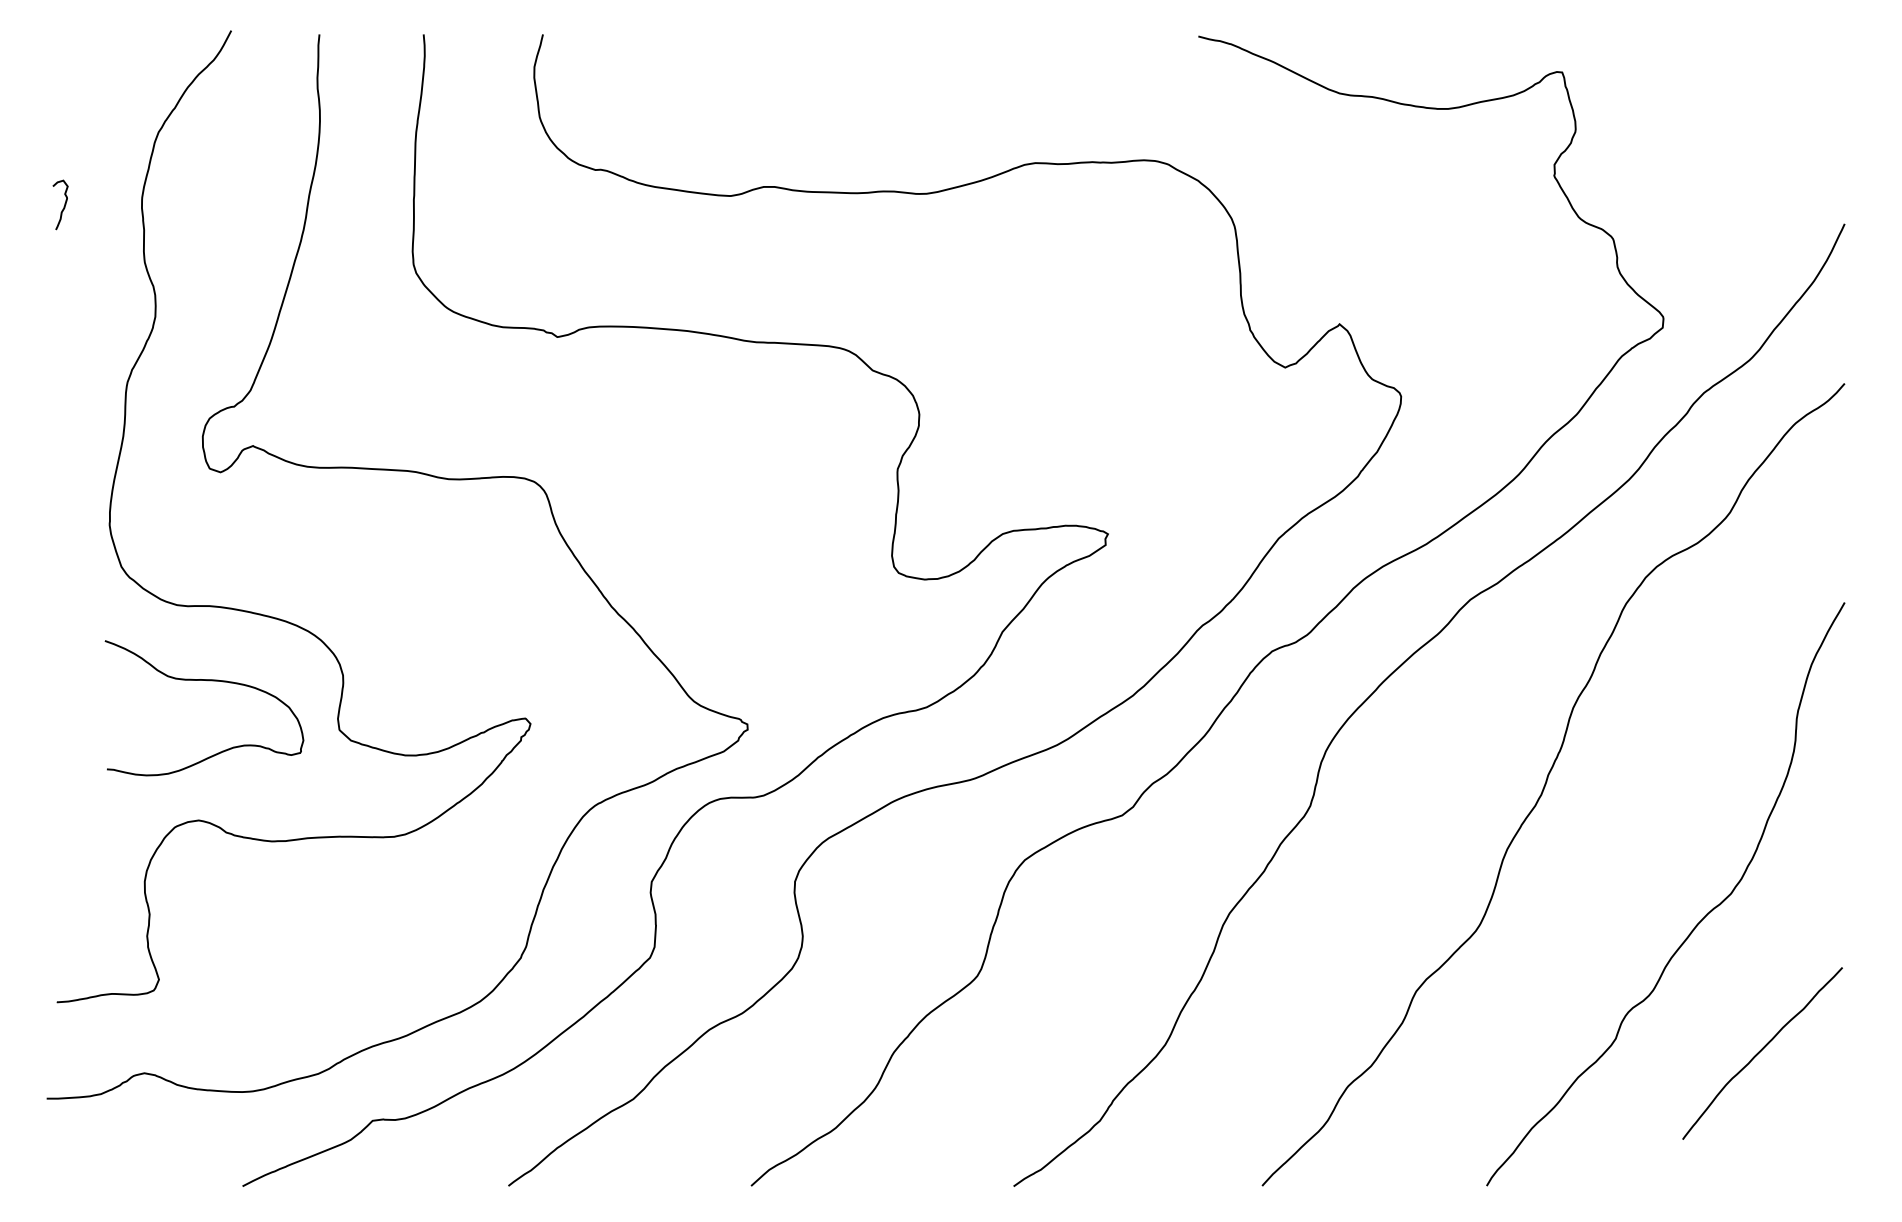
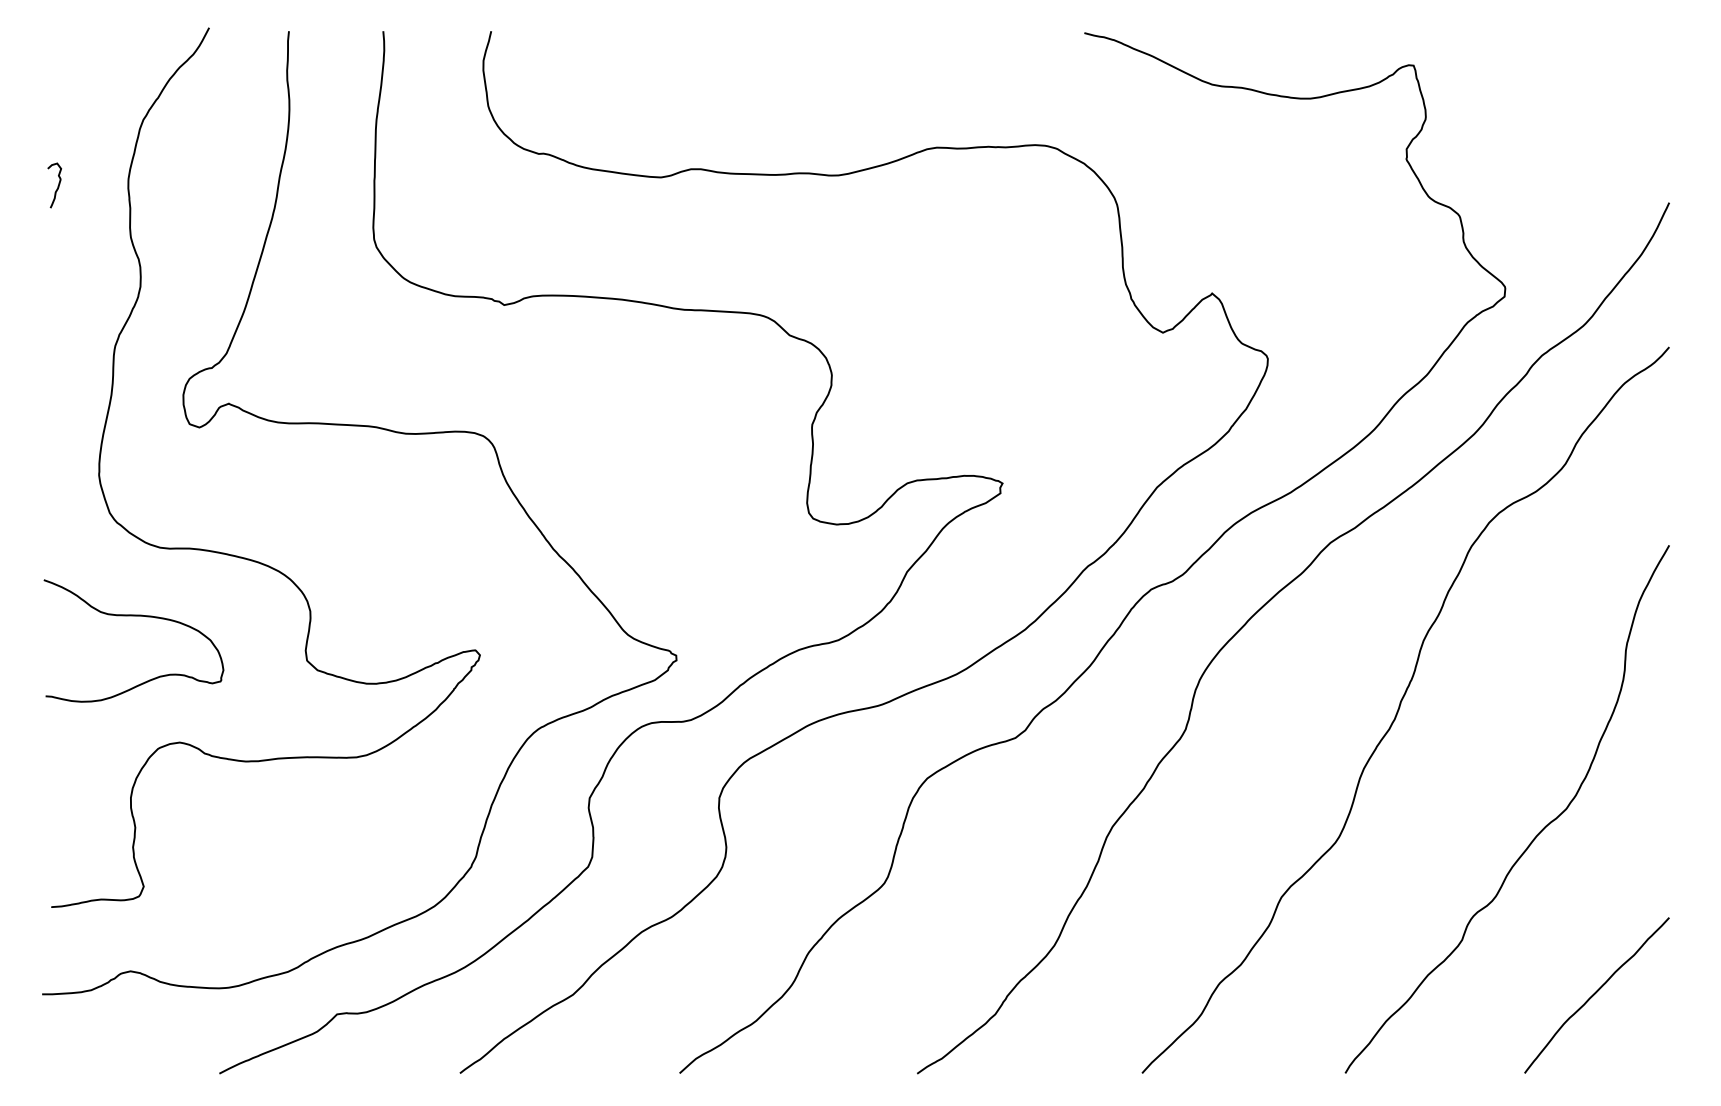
curve: (204, 681) -> (133, 616), moved
curve: (1760, 1052) -> (1595, 994), moved

